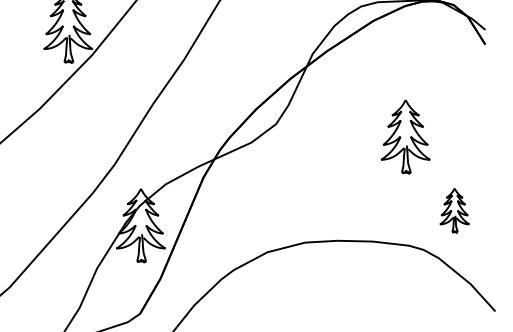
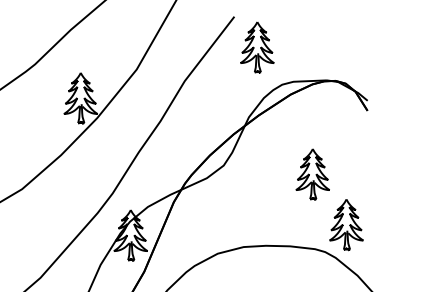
part: (454, 211) -> (346, 225), size x1.67

